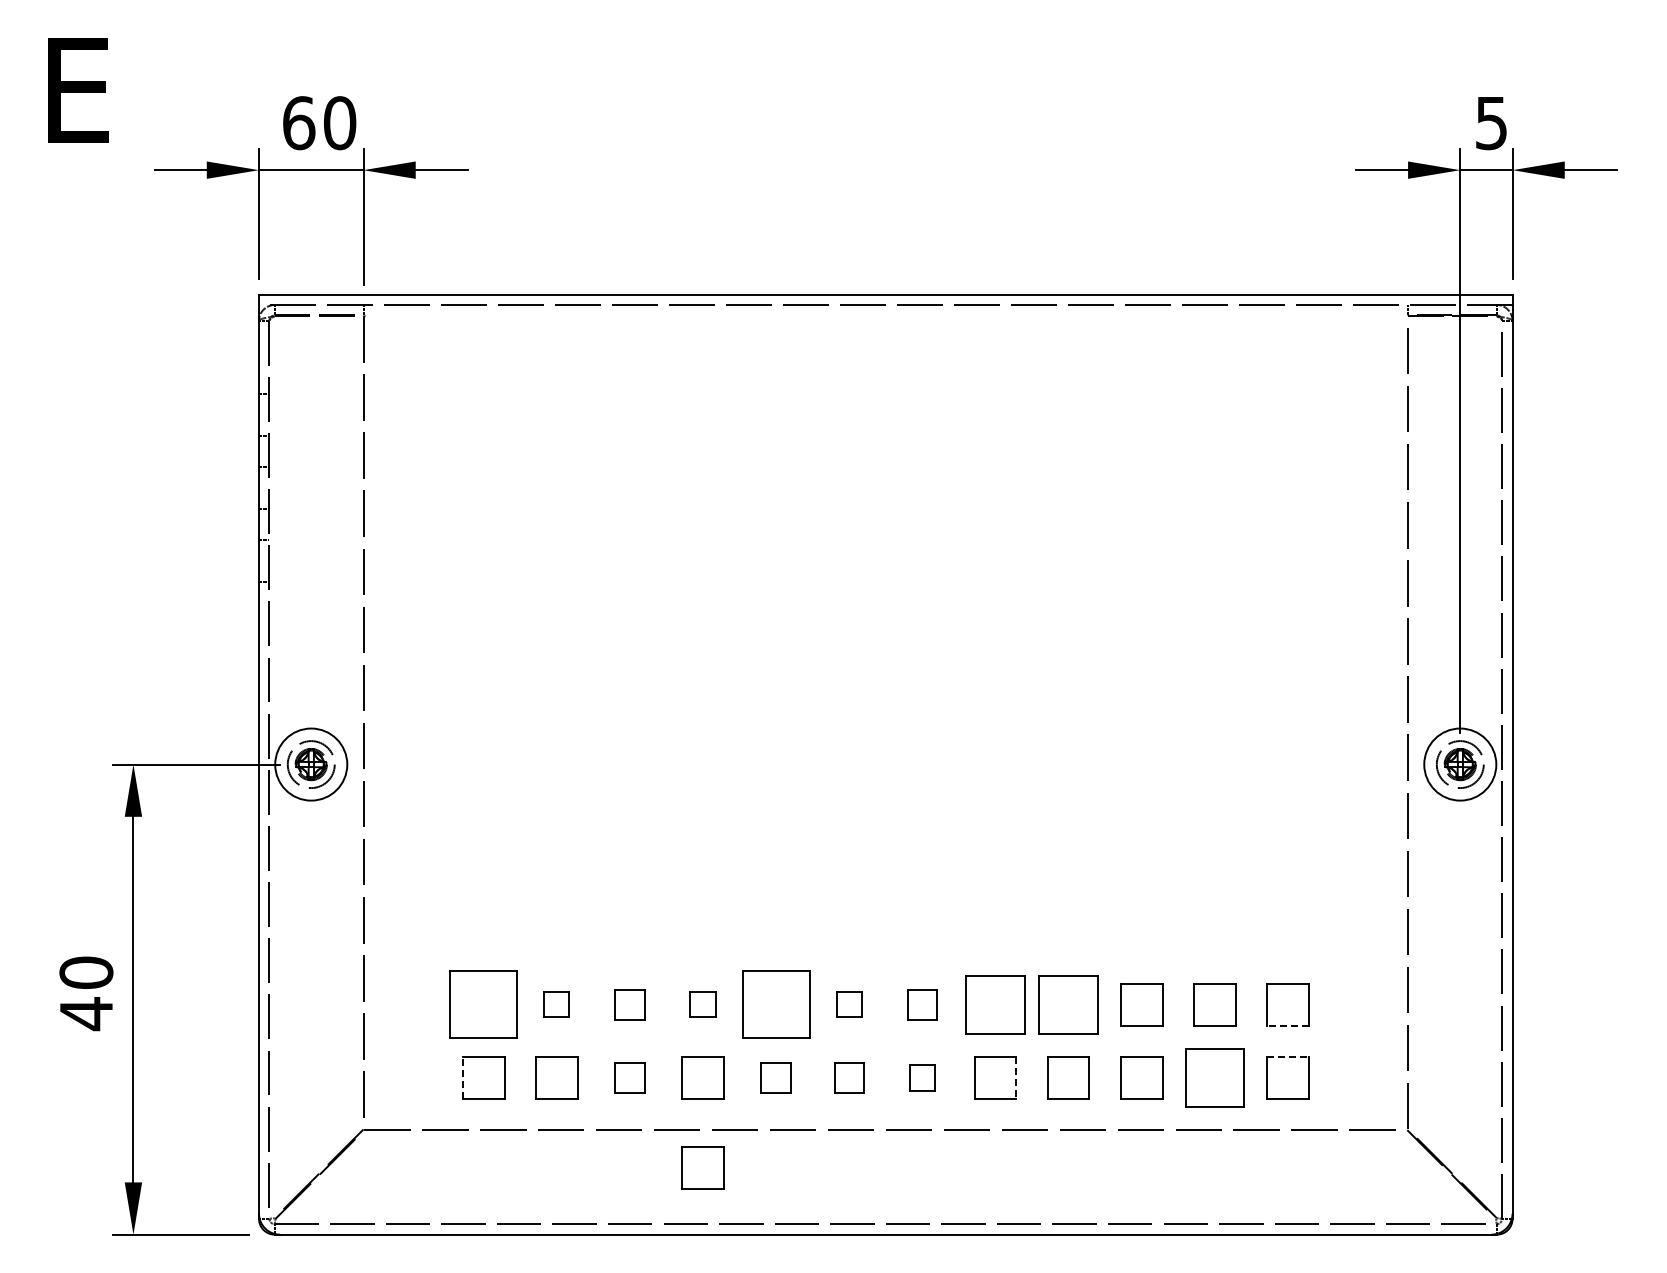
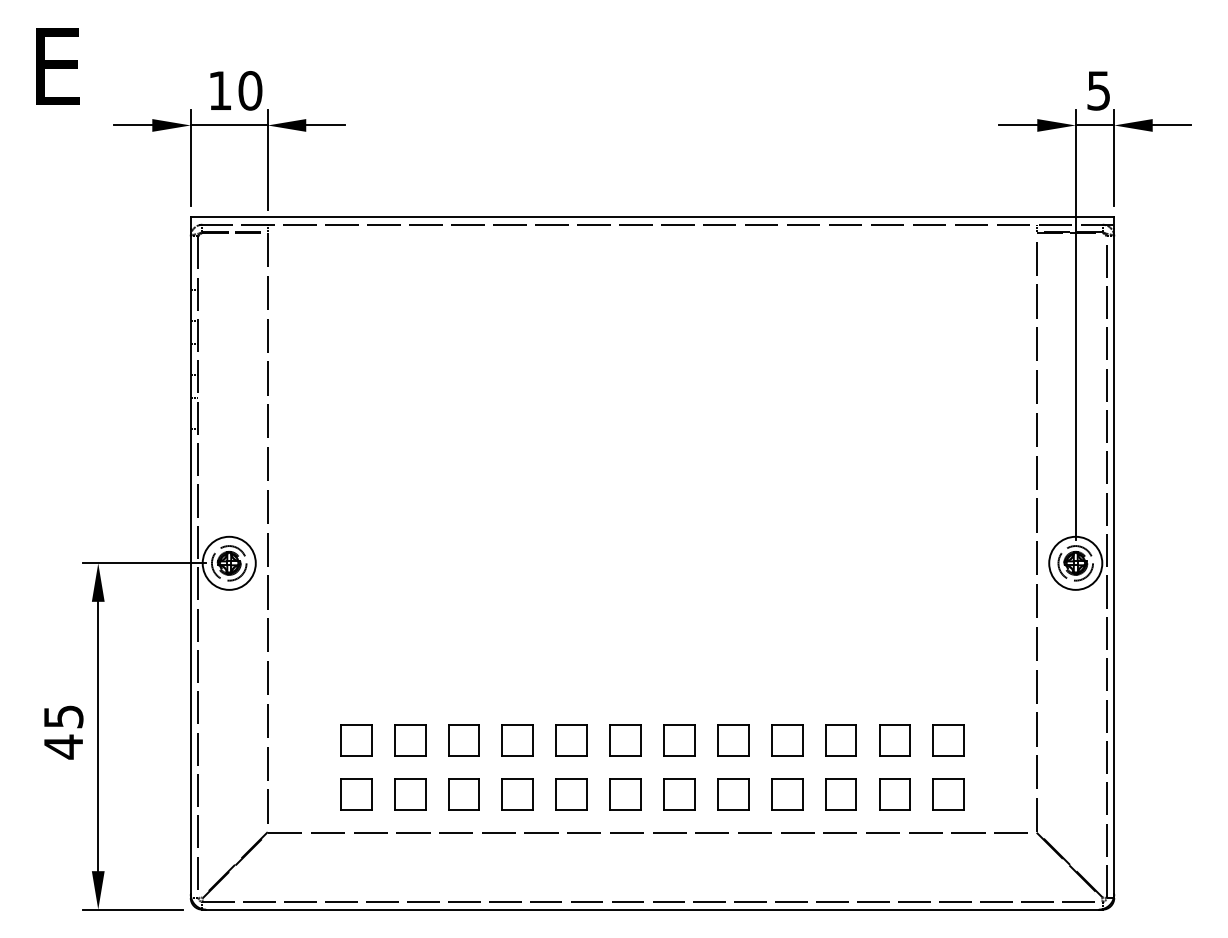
text: (299, 123) -> (220, 91), 60 -> 10
text: (86, 972) -> (63, 716), 40 -> 45
part: (483, 1004) -> (356, 740), size x0.62
part: (556, 1004) -> (409, 740), size x1.67
part: (629, 1004) -> (463, 740), size x1.43
part: (702, 1004) -> (517, 740), size x1.67
part: (775, 1004) -> (571, 740), size x0.62
part: (848, 1004) -> (625, 740), size x1.67
part: (921, 1004) -> (678, 740), size x1.43
part: (995, 1004) -> (733, 740), size x0.71
part: (1068, 1004) -> (787, 740), size x0.71
line: (1287, 1025) -> (948, 755), dashed -> solid
line: (1287, 1057) -> (948, 779), dashed -> solid
line: (462, 1077) -> (340, 793), dashed -> solid
part: (629, 1077) -> (463, 793), size x1.43
part: (775, 1077) -> (571, 793), size x1.43
part: (848, 1077) -> (625, 793), size x1.43
part: (921, 1077) -> (678, 793), size x1.67
line: (1016, 1077) -> (748, 793), dashed -> solid
part: (1214, 1077) -> (894, 793), size x0.71
part: (702, 1167) -> (517, 860), removed

